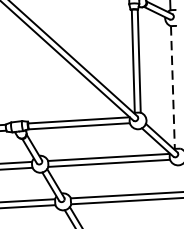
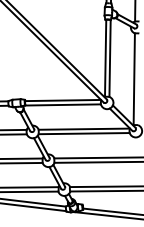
line: (173, 87) -> (134, 79), dashed -> solid

